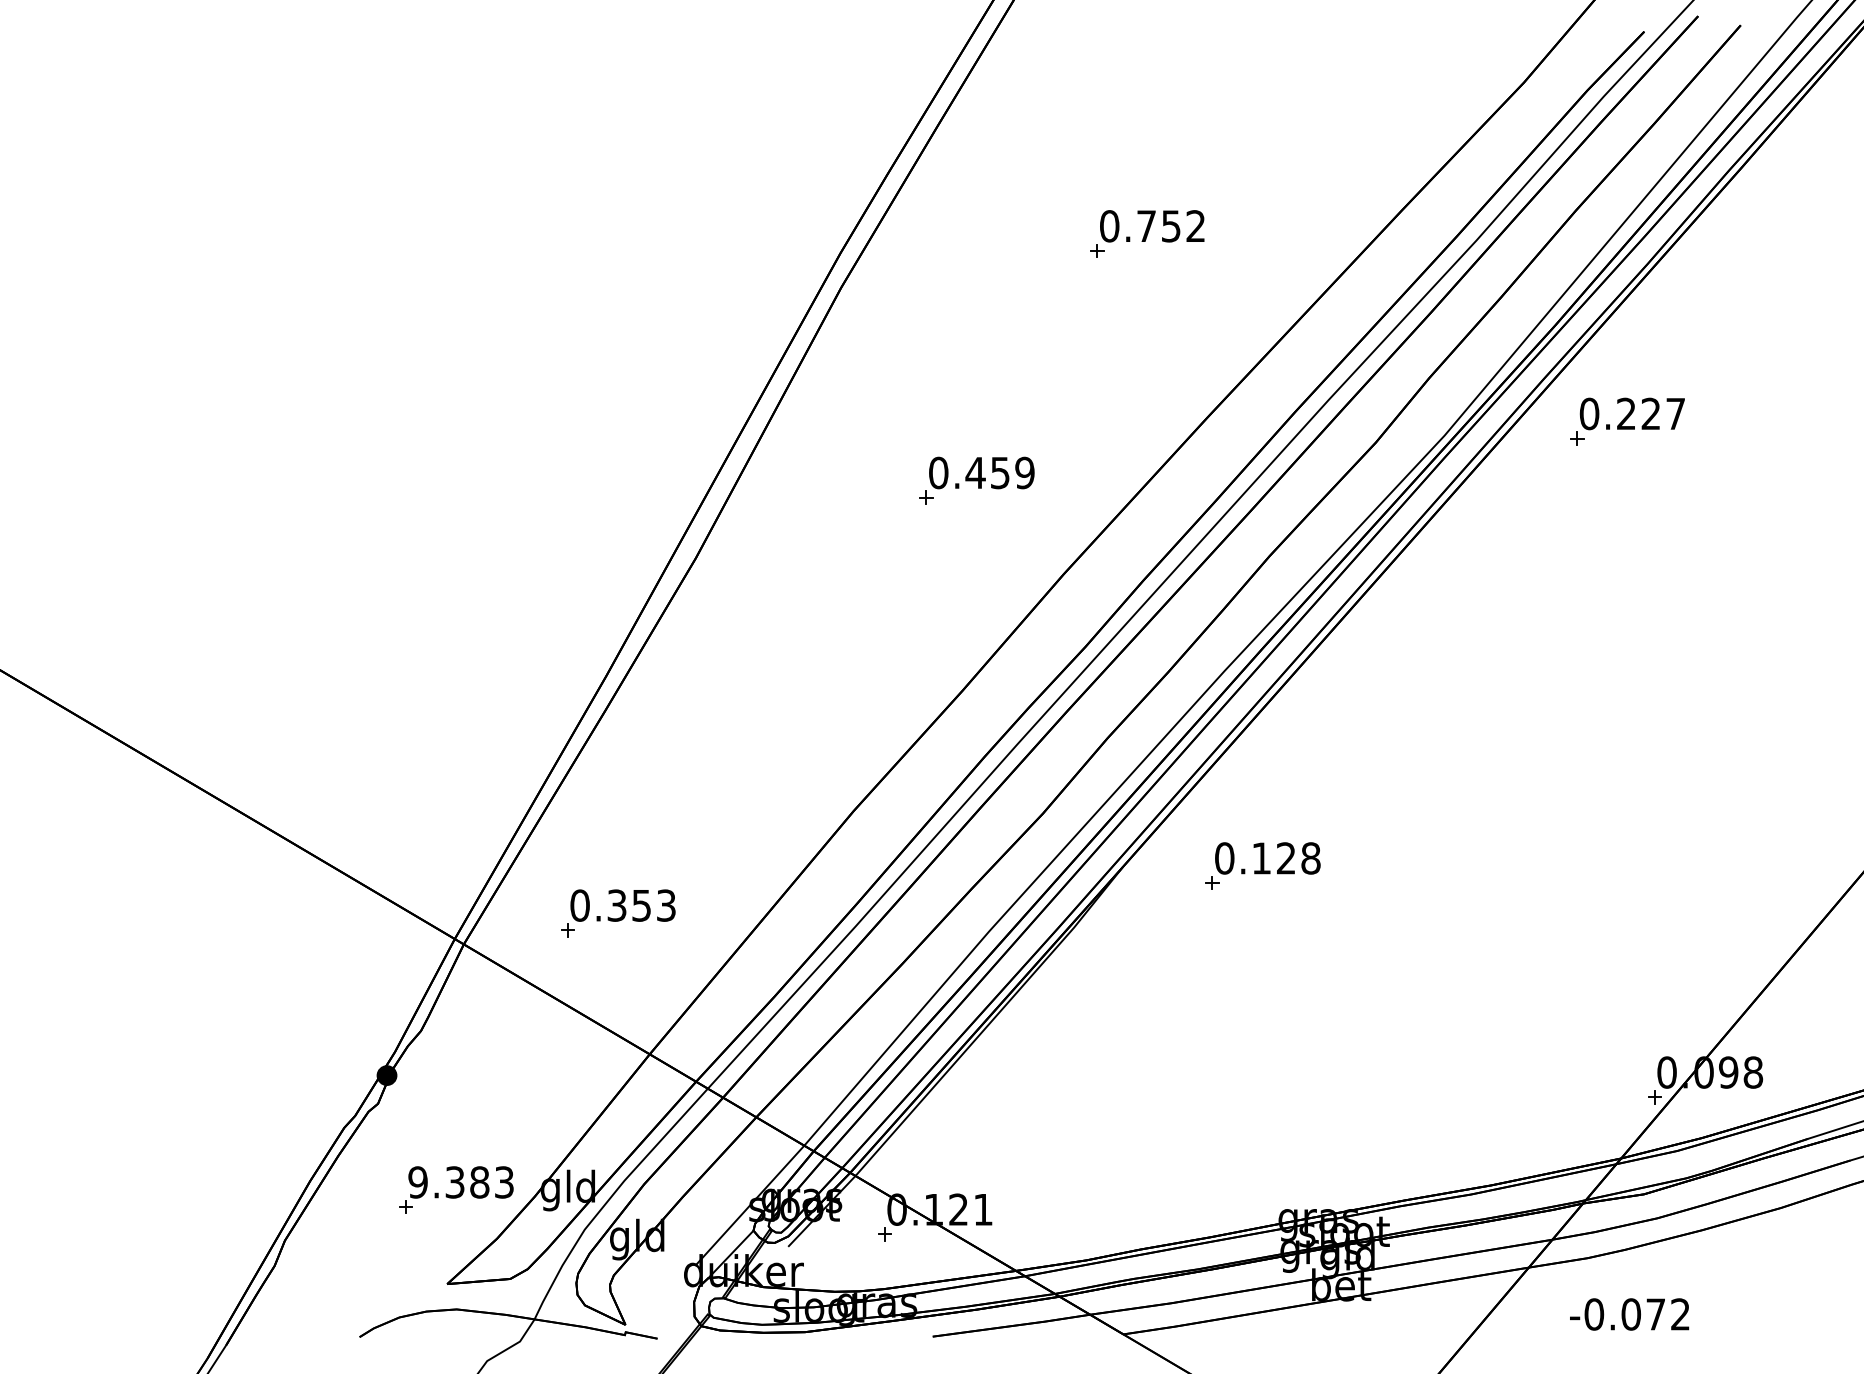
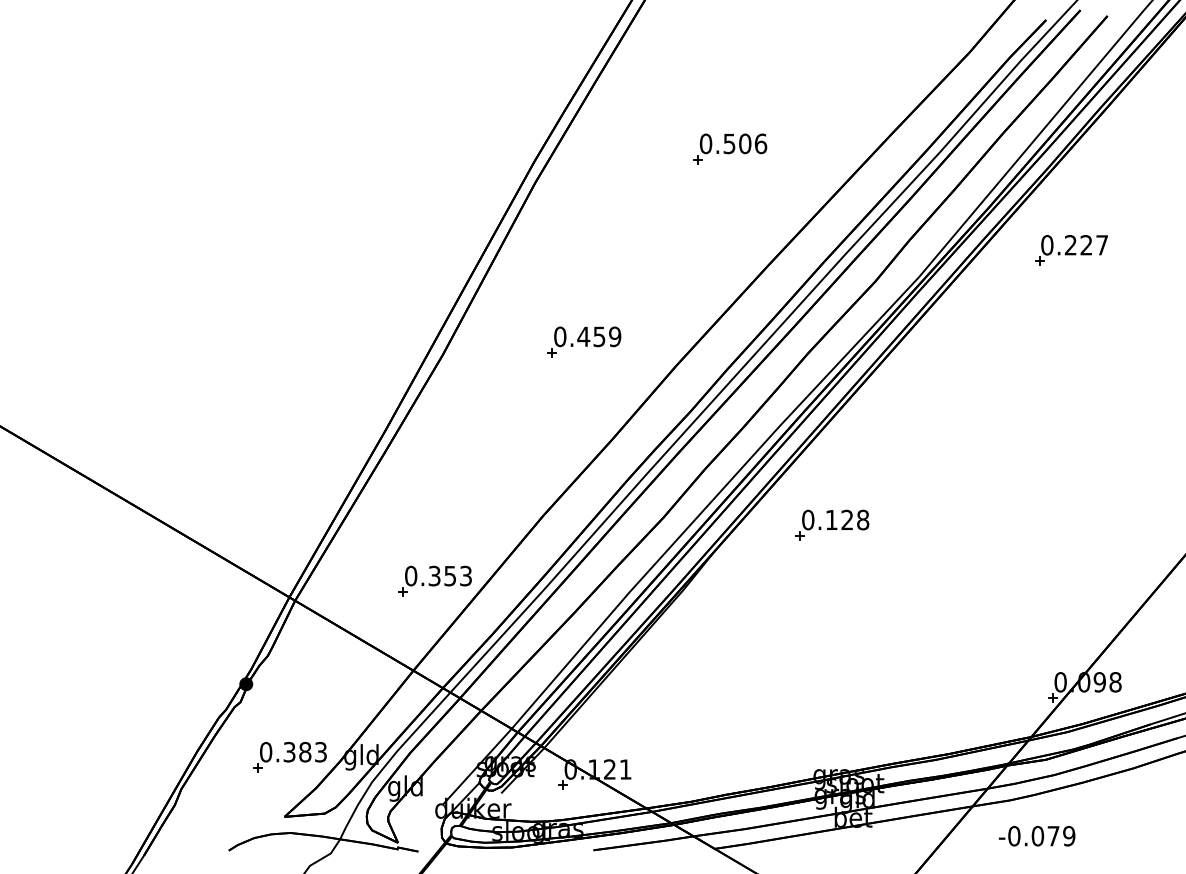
text: (1171, 225) -> (745, 143), 0.752 -> 0.506
part: (1627, 422) -> (1071, 250), moved
part: (976, 480) -> (584, 341), moved
part: (1262, 865) -> (832, 524), moved
part: (616, 912) -> (434, 580), moved
text: (417, 1182) -> (265, 752), 9.383 -> 0.383
text: (1680, 1314) -> (1069, 836), -0.072 -> -0.079

